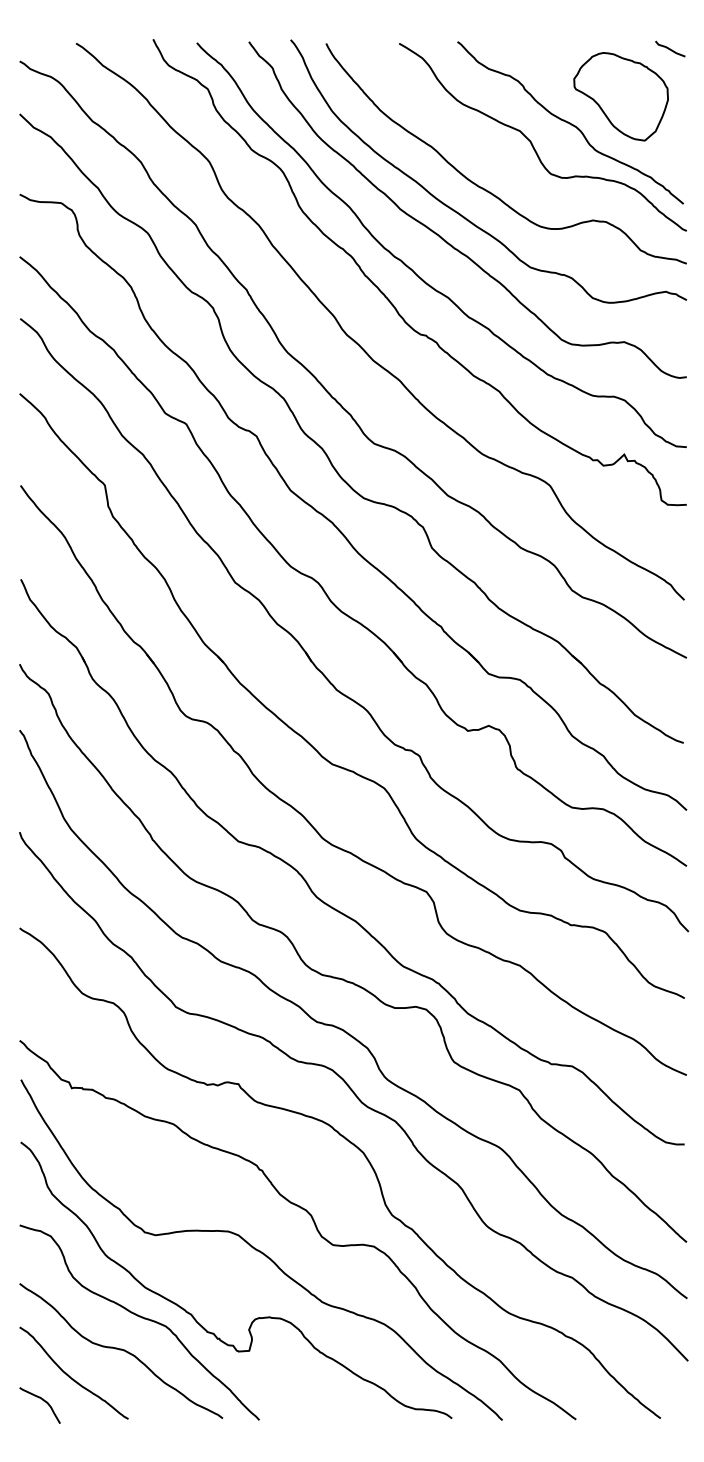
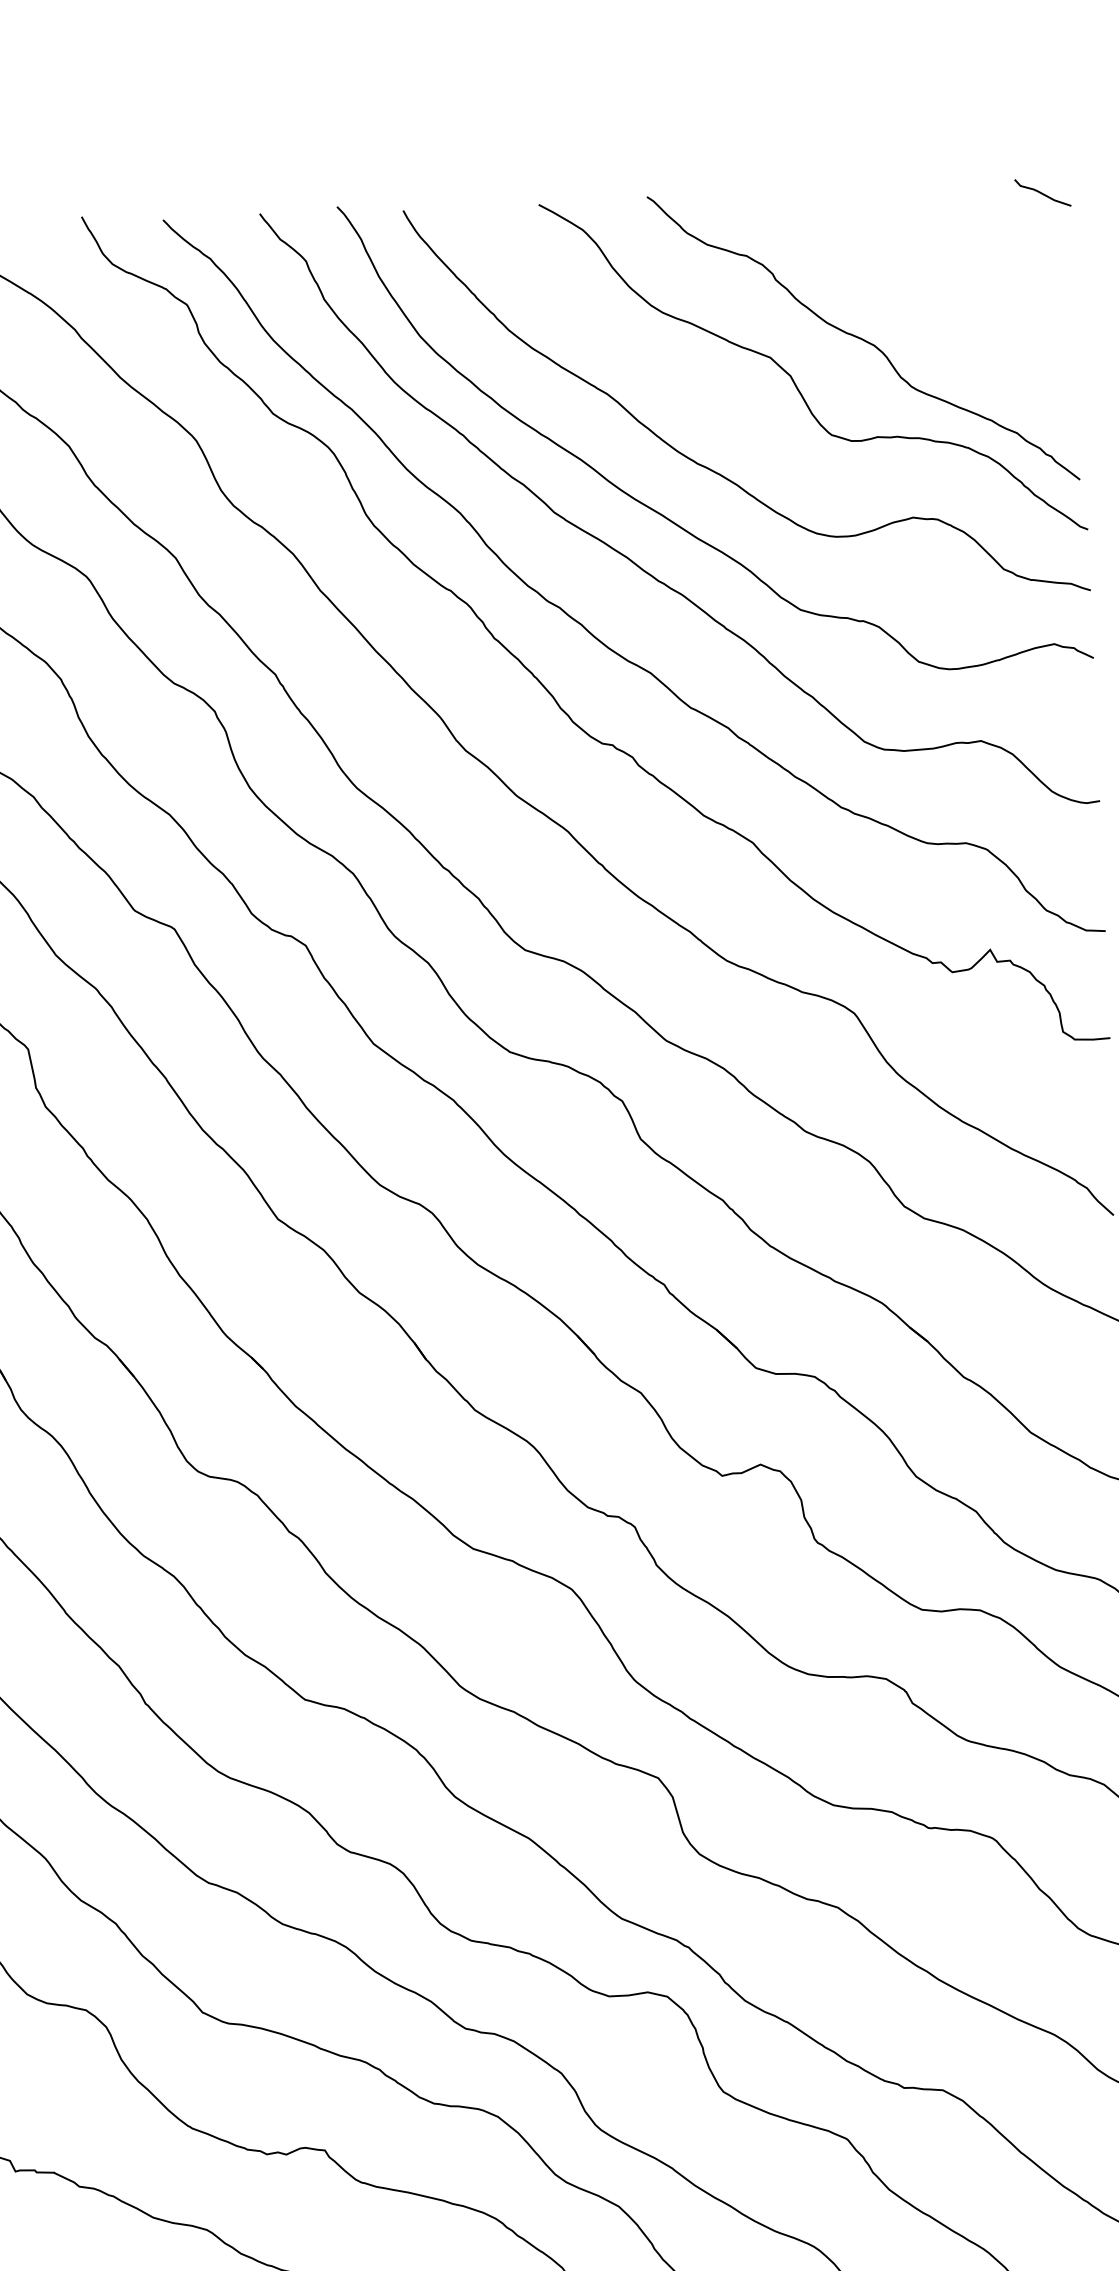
part: (620, 96) -> (954, 285), removed

